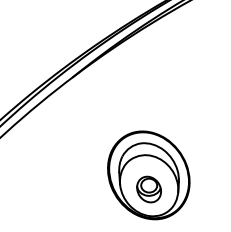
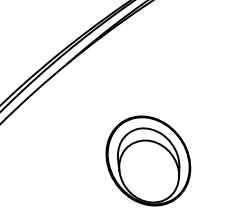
part: (148, 189) -> (148, 175), removed

